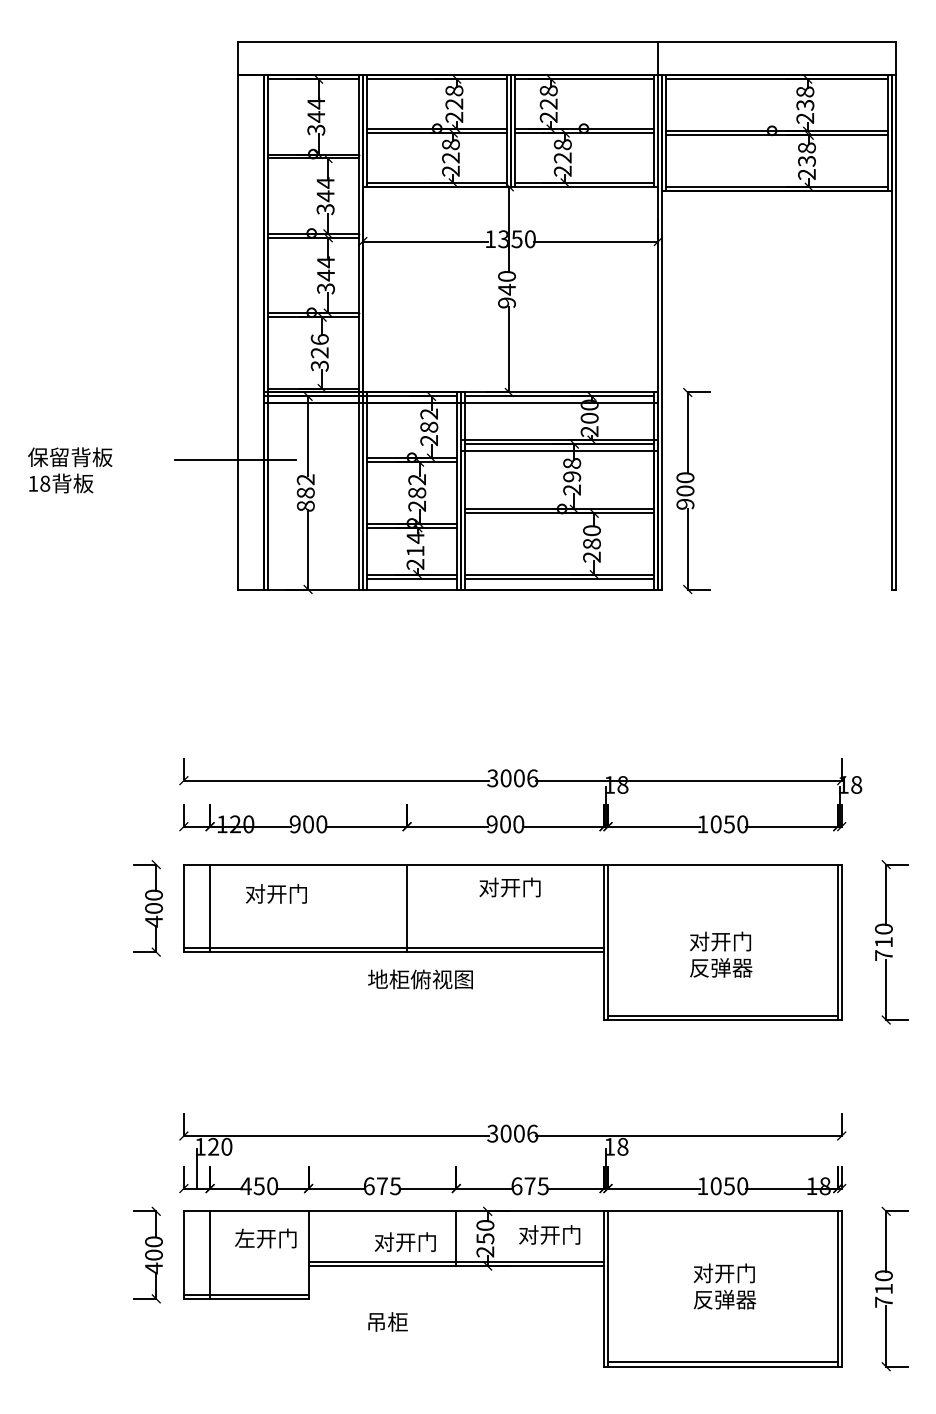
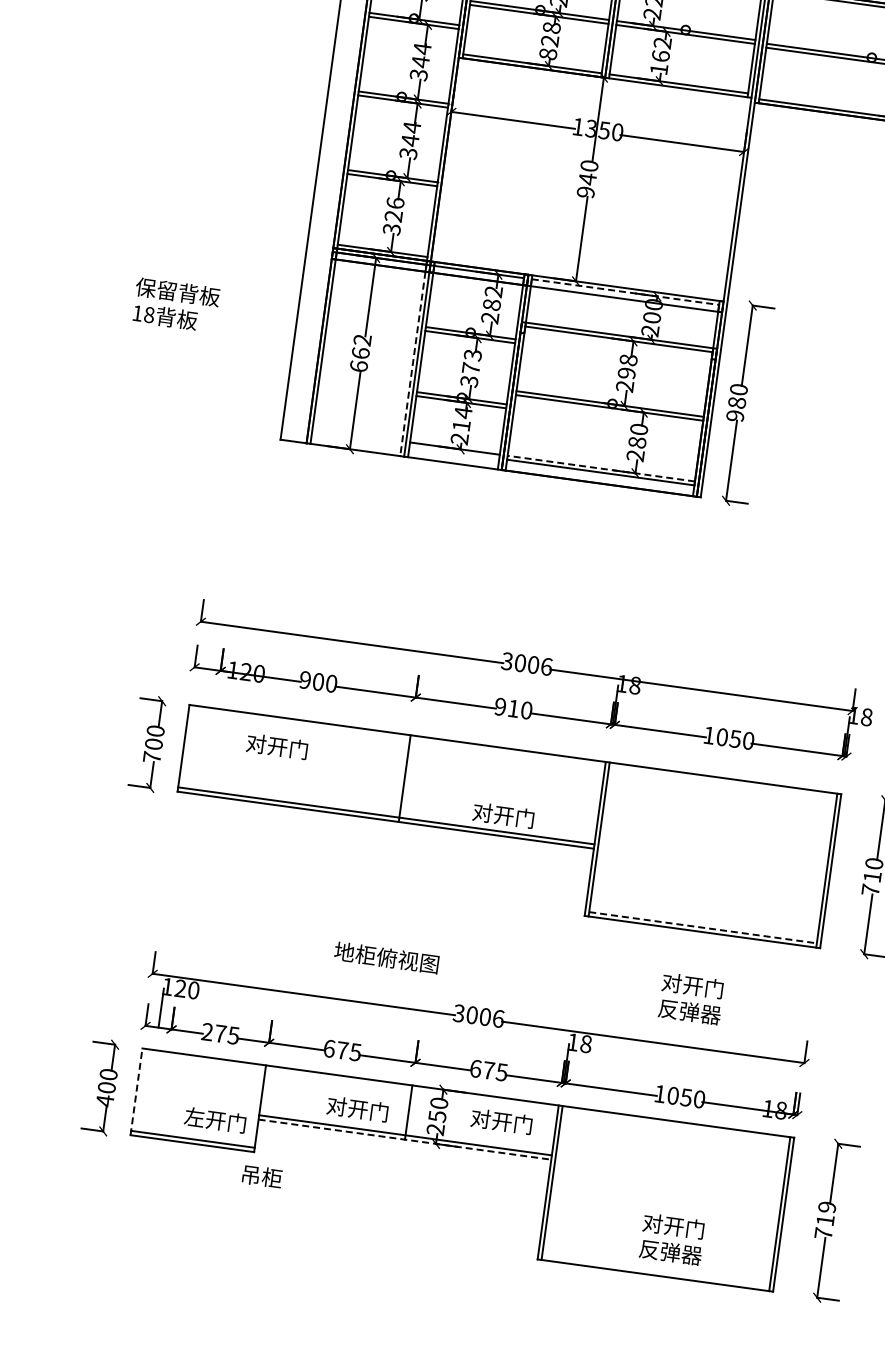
text: (562, 157) -> (660, 55), 228 -> 162
text: (450, 170) -> (547, 53), 228 -> 828
line: (559, 396) -> (625, 292), solid -> dashed
line: (559, 451) -> (617, 346), removed
line: (234, 459) -> (294, 310), removed
text: (70, 470) -> (176, 305), moved
text: (685, 490) -> (737, 402), 900 -> 980
line: (358, 491) -> (413, 358), solid -> dashed
text: (417, 492) -> (471, 367), 282 -> 373
text: (305, 499) -> (359, 359), 882 -> 662
line: (559, 574) -> (601, 468), solid -> dashed
line: (411, 578) -> (453, 452), removed
text: (505, 824) -> (513, 708), 900 -> 910
text: (509, 887) -> (503, 815), moved
line: (210, 908) -> (209, 752), removed
text: (153, 921) -> (151, 757), 400 -> 700
text: (721, 954) -> (691, 998), moved
text: (420, 979) -> (386, 957), moved
line: (722, 1015) -> (702, 927), solid -> dashed
text: (258, 1186) -> (219, 1033), 450 -> 275
text: (265, 1238) -> (215, 1120), moved
line: (210, 1254) -> (162, 1094), removed
line: (183, 1255) -> (136, 1092), solid -> dashed
line: (456, 1266) -> (405, 1140), solid -> dashed
text: (883, 1275) -> (826, 1206), 710 -> 719
text: (724, 1286) -> (672, 1239), moved
text: (387, 1321) -> (261, 1175), moved
line: (722, 1362) -> (655, 1271), removed

